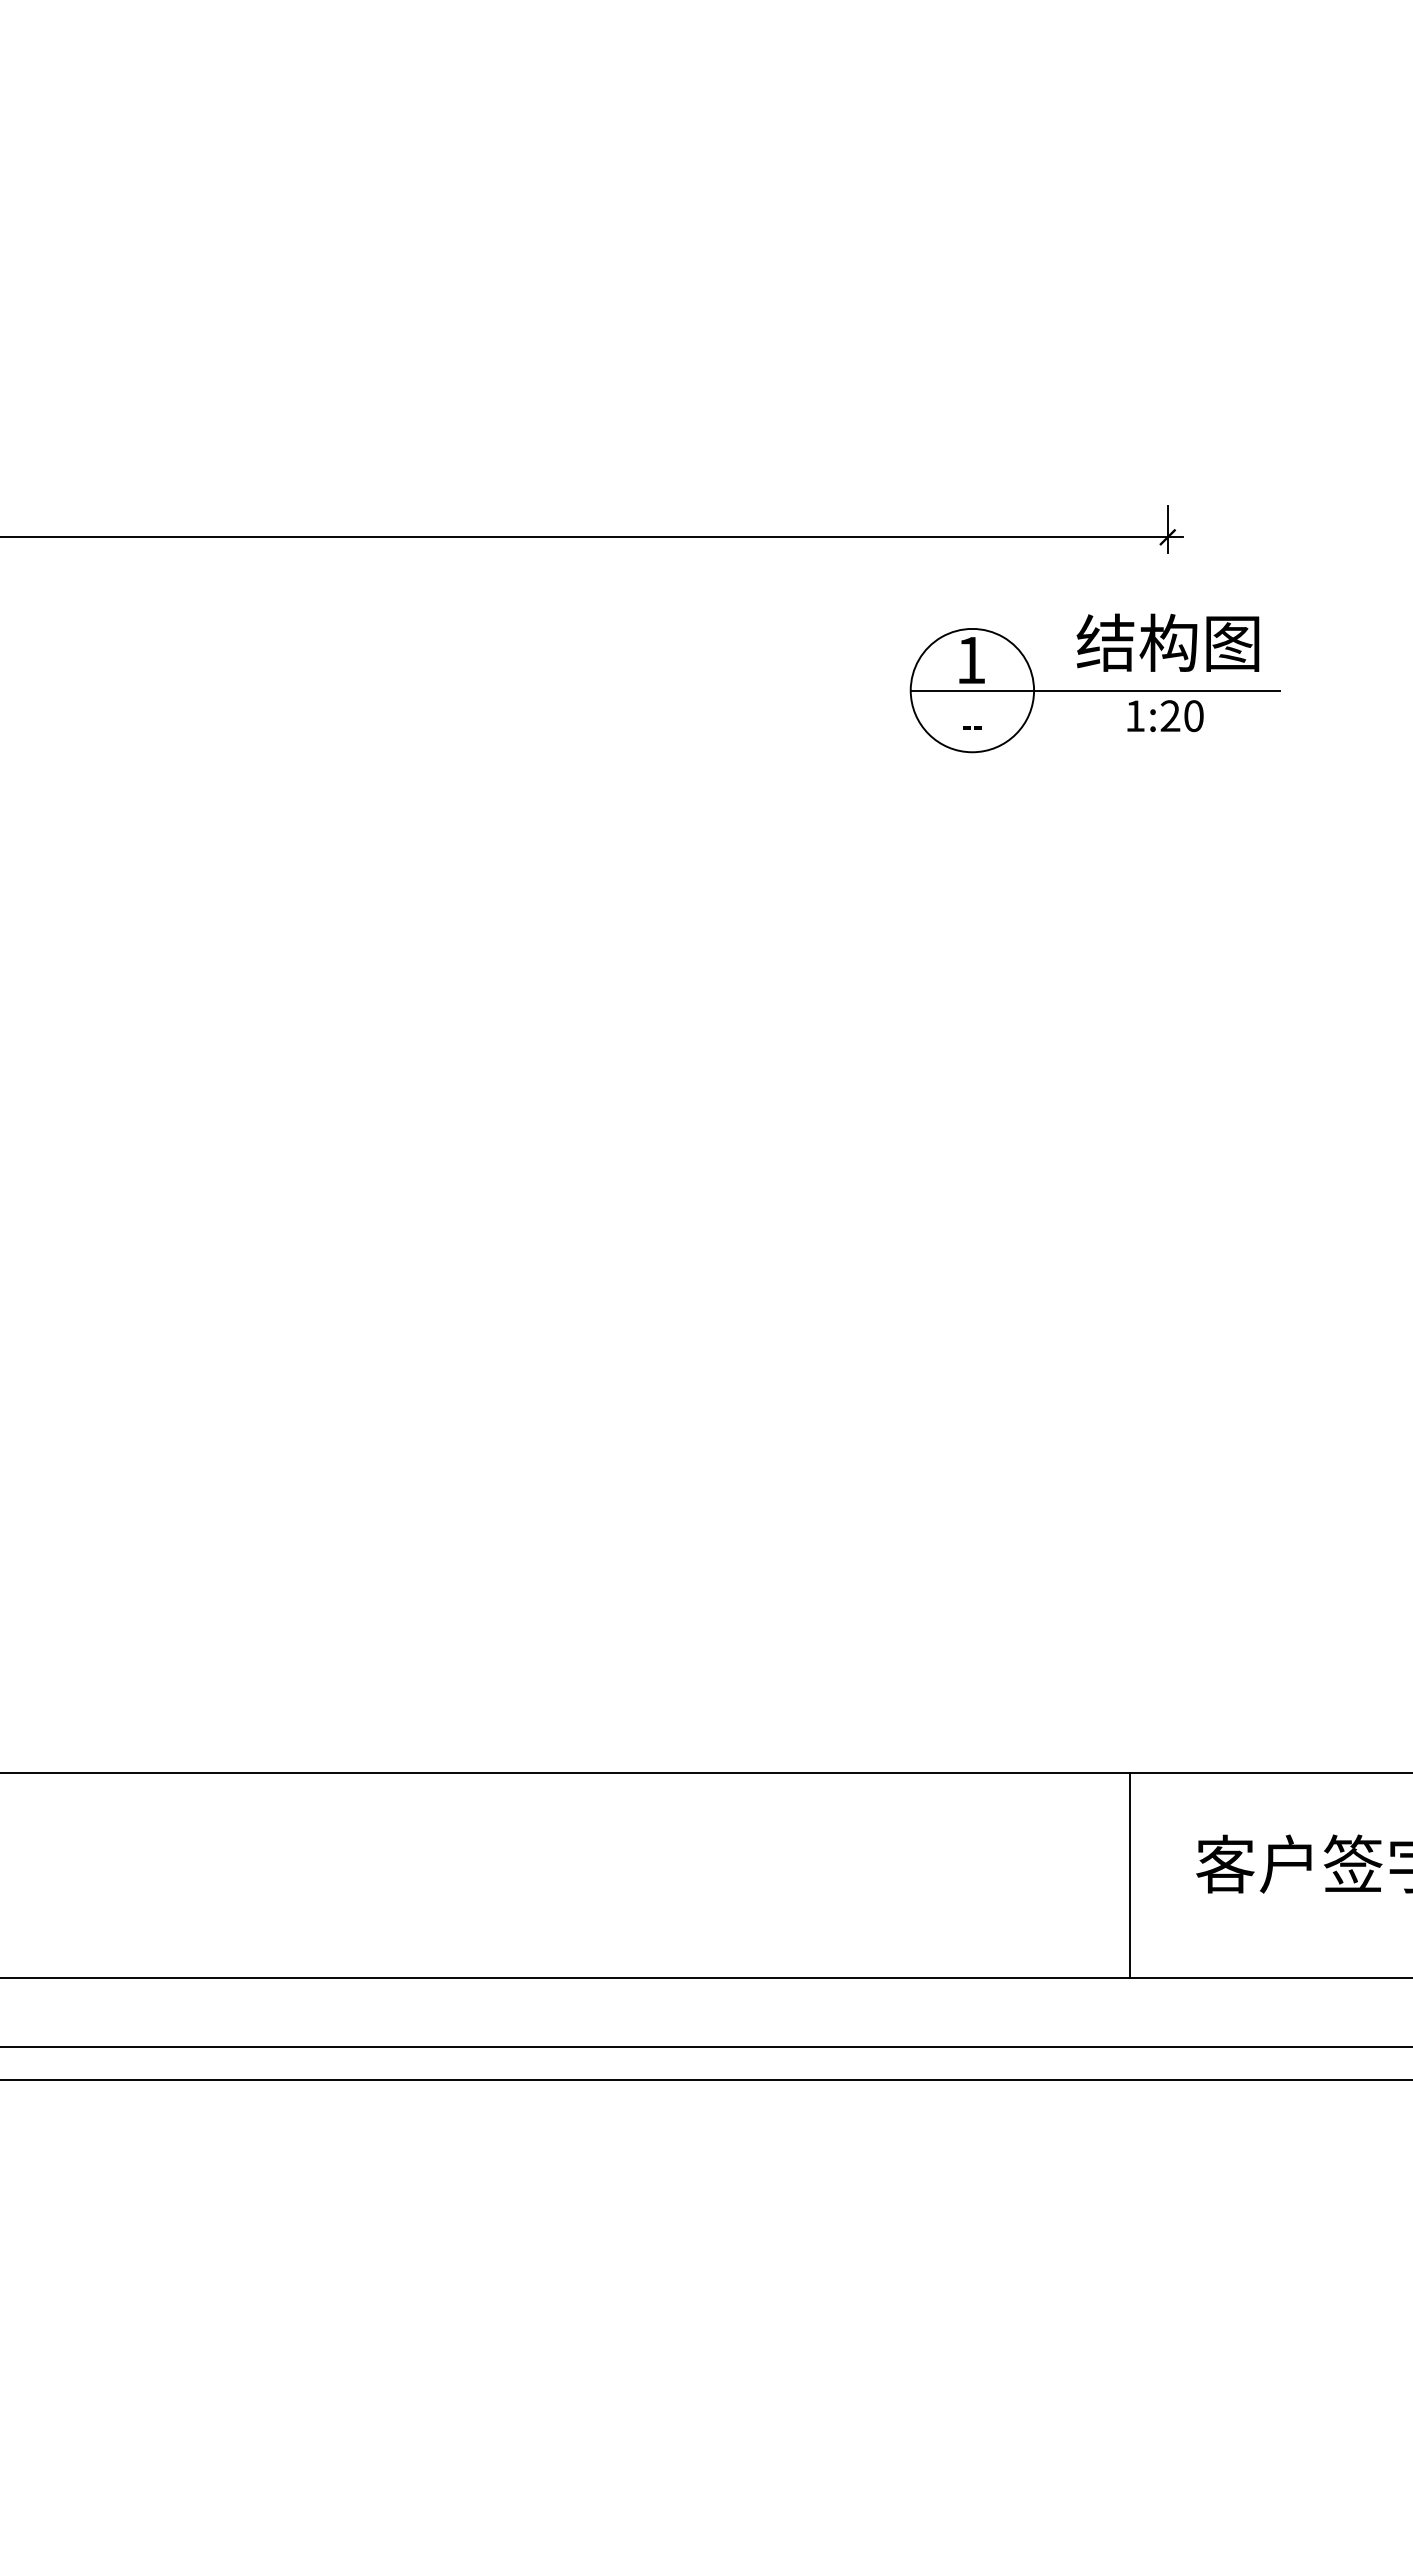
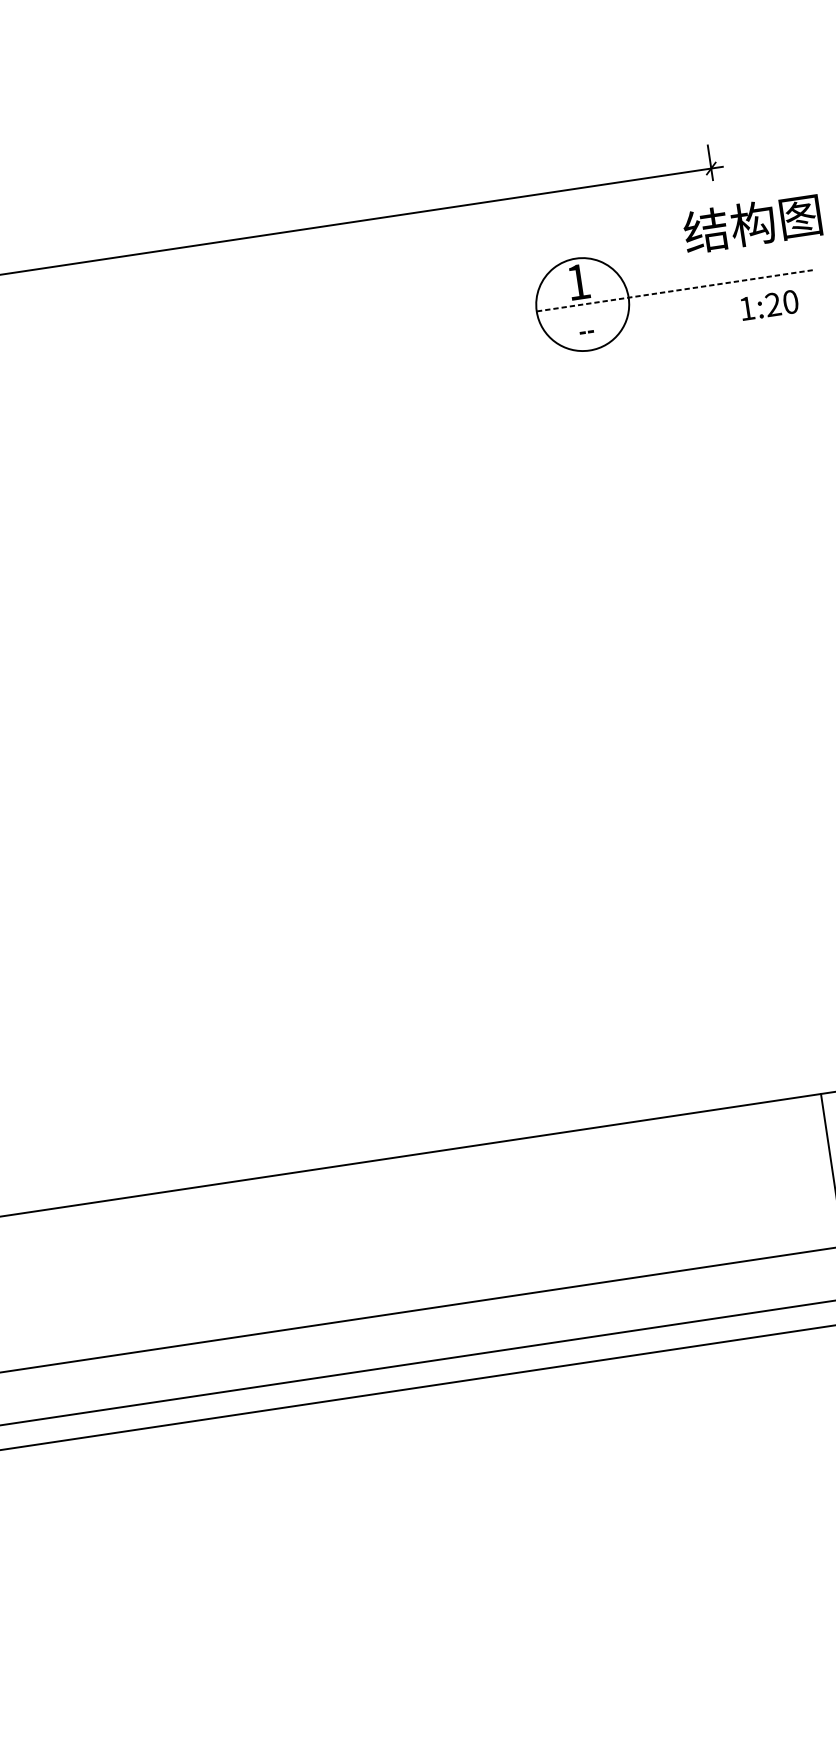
text: (1167, 642) -> (752, 223), moved
line: (1095, 690) -> (674, 290), solid -> dashed
text: (1165, 716) -> (769, 305), moved

